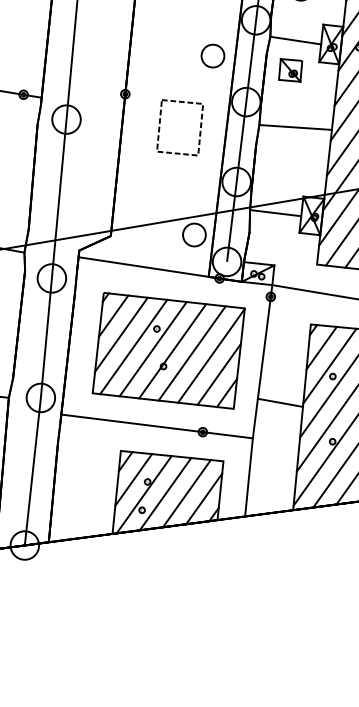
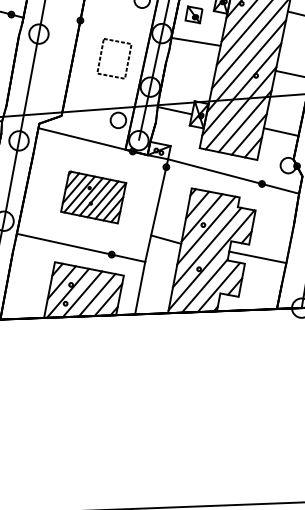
line: (295, 126) -> (195, 41), moved
part: (161, 129) -> (101, 58), moved
part: (168, 351) -> (93, 197), size x0.6

